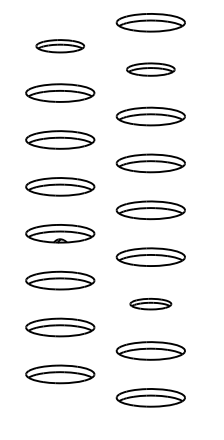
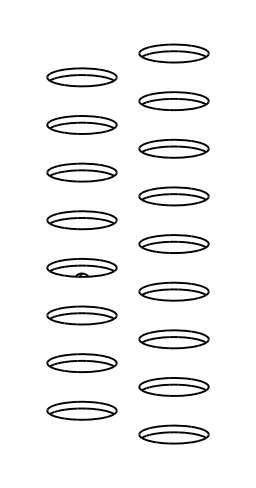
part: (59, 46) -> (81, 77), size x1.43
part: (150, 69) -> (173, 100), size x1.43
part: (150, 304) -> (173, 339), size x1.67

